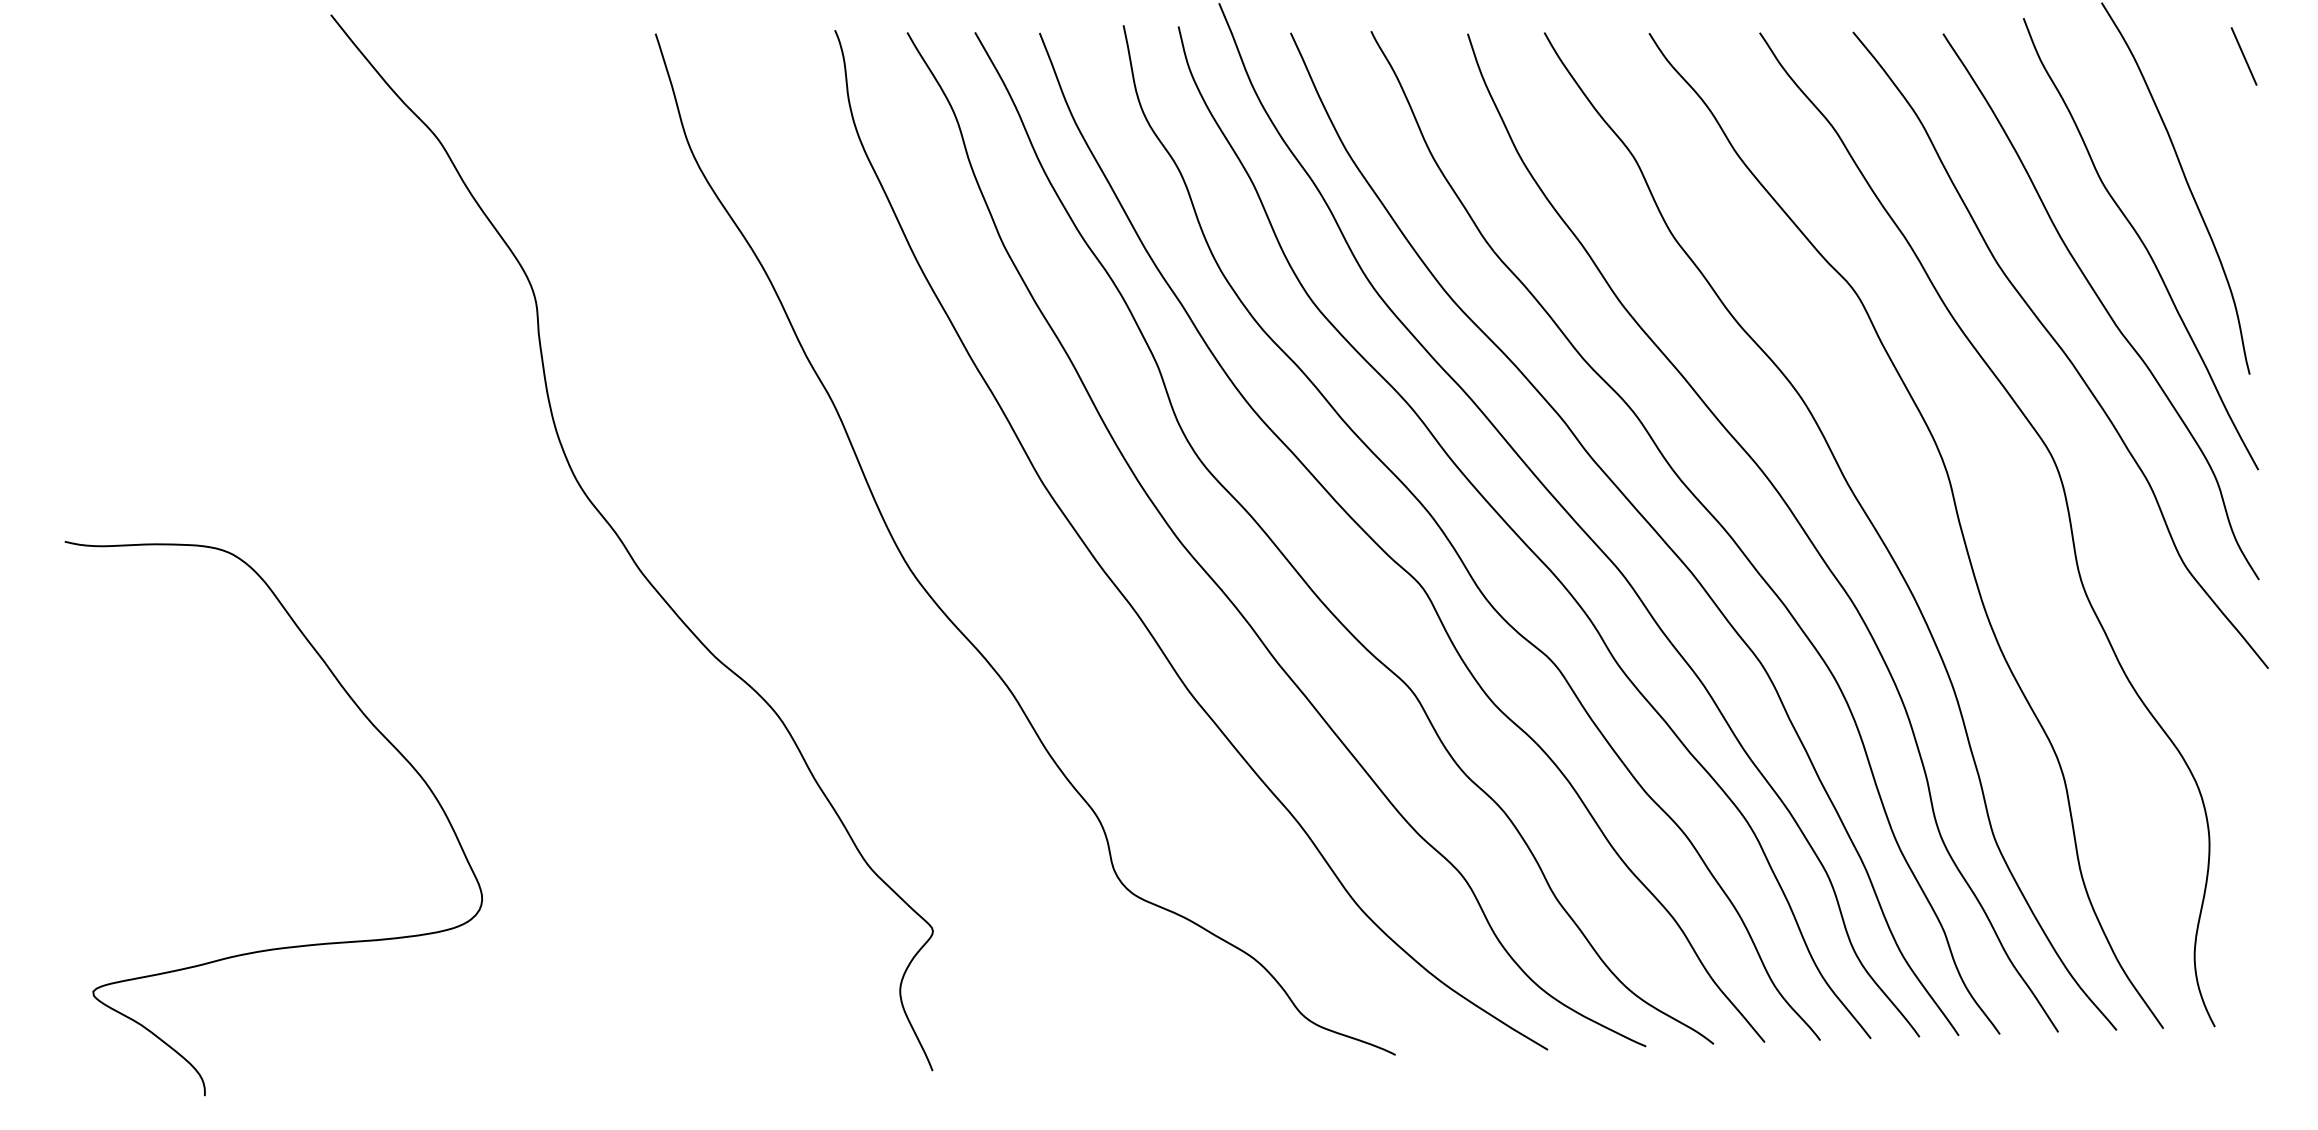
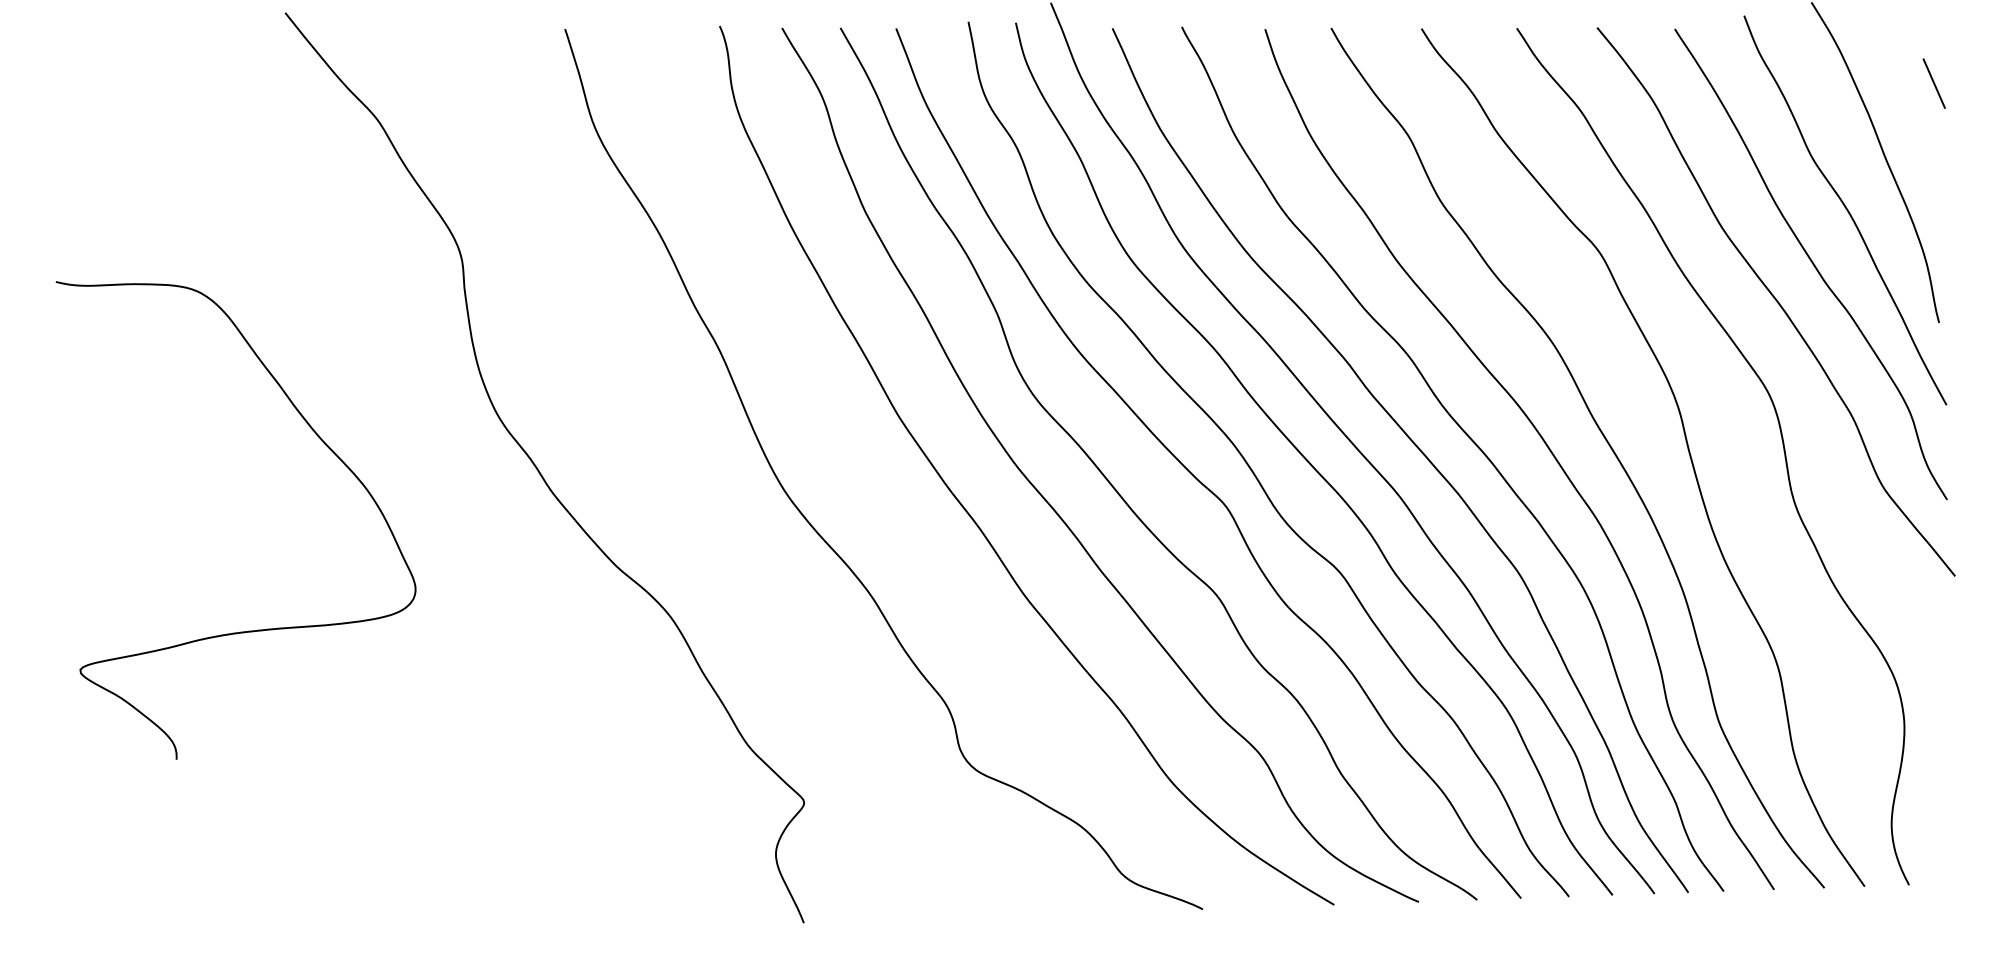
line: (2243, 56) -> (1933, 83), moved
curve: (288, 946) -> (248, 630), moved

